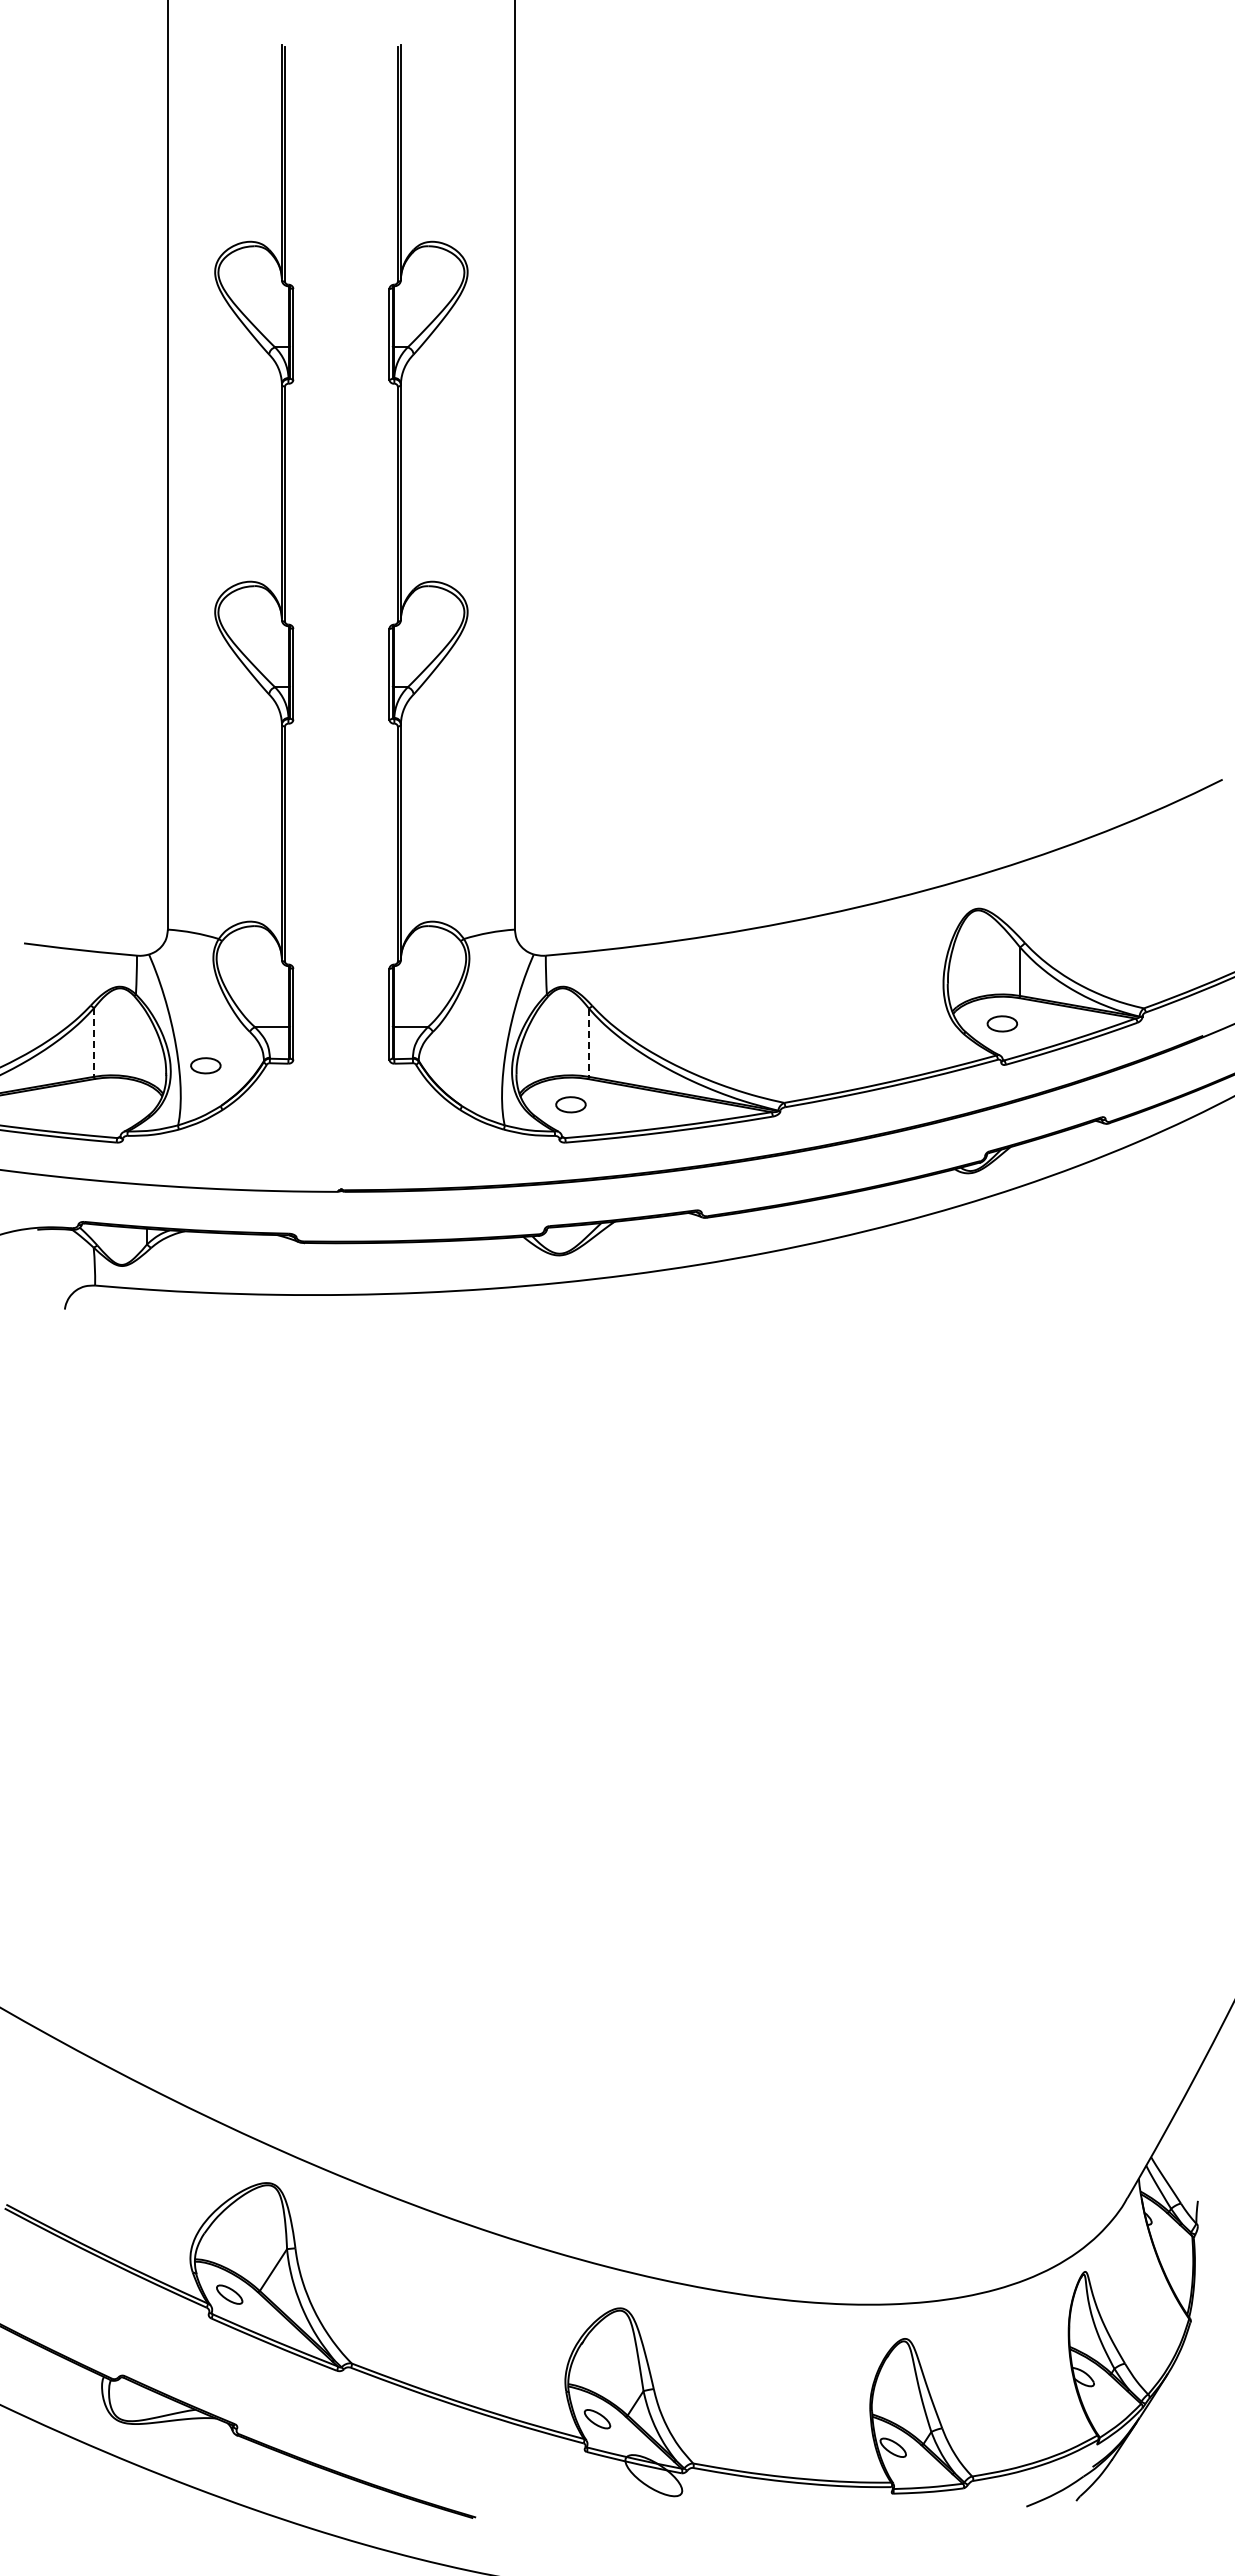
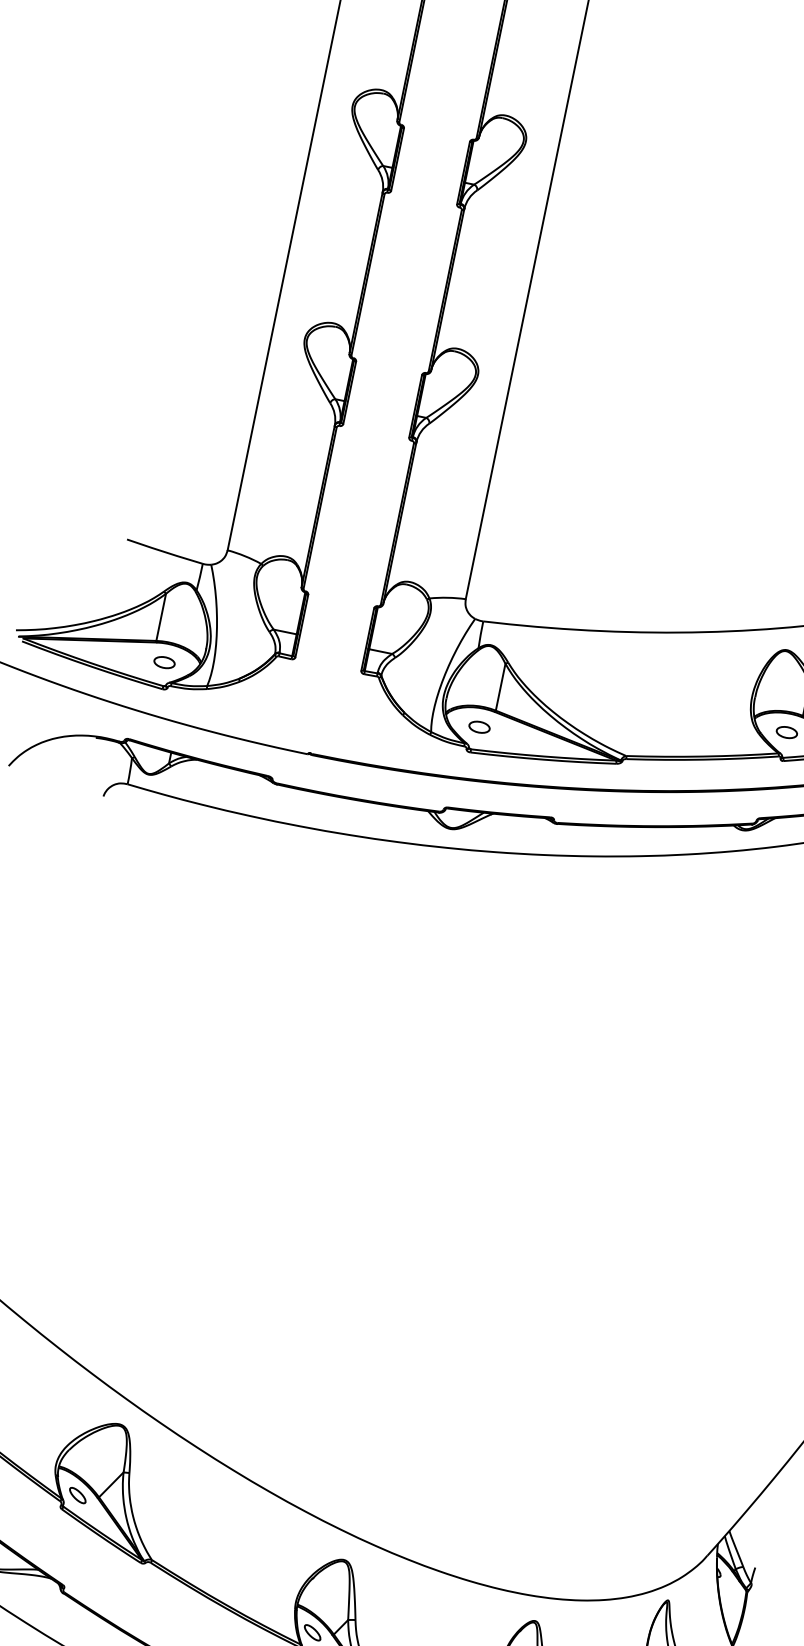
line: (94, 1042) -> (161, 617), dashed -> solid
line: (589, 1043) -> (500, 687), dashed -> solid
part: (205, 1065) -> (164, 662), moved

